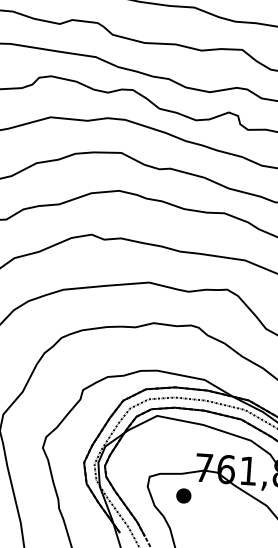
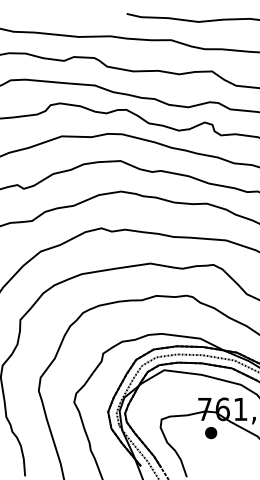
part: (184, 496) -> (211, 433), moved

